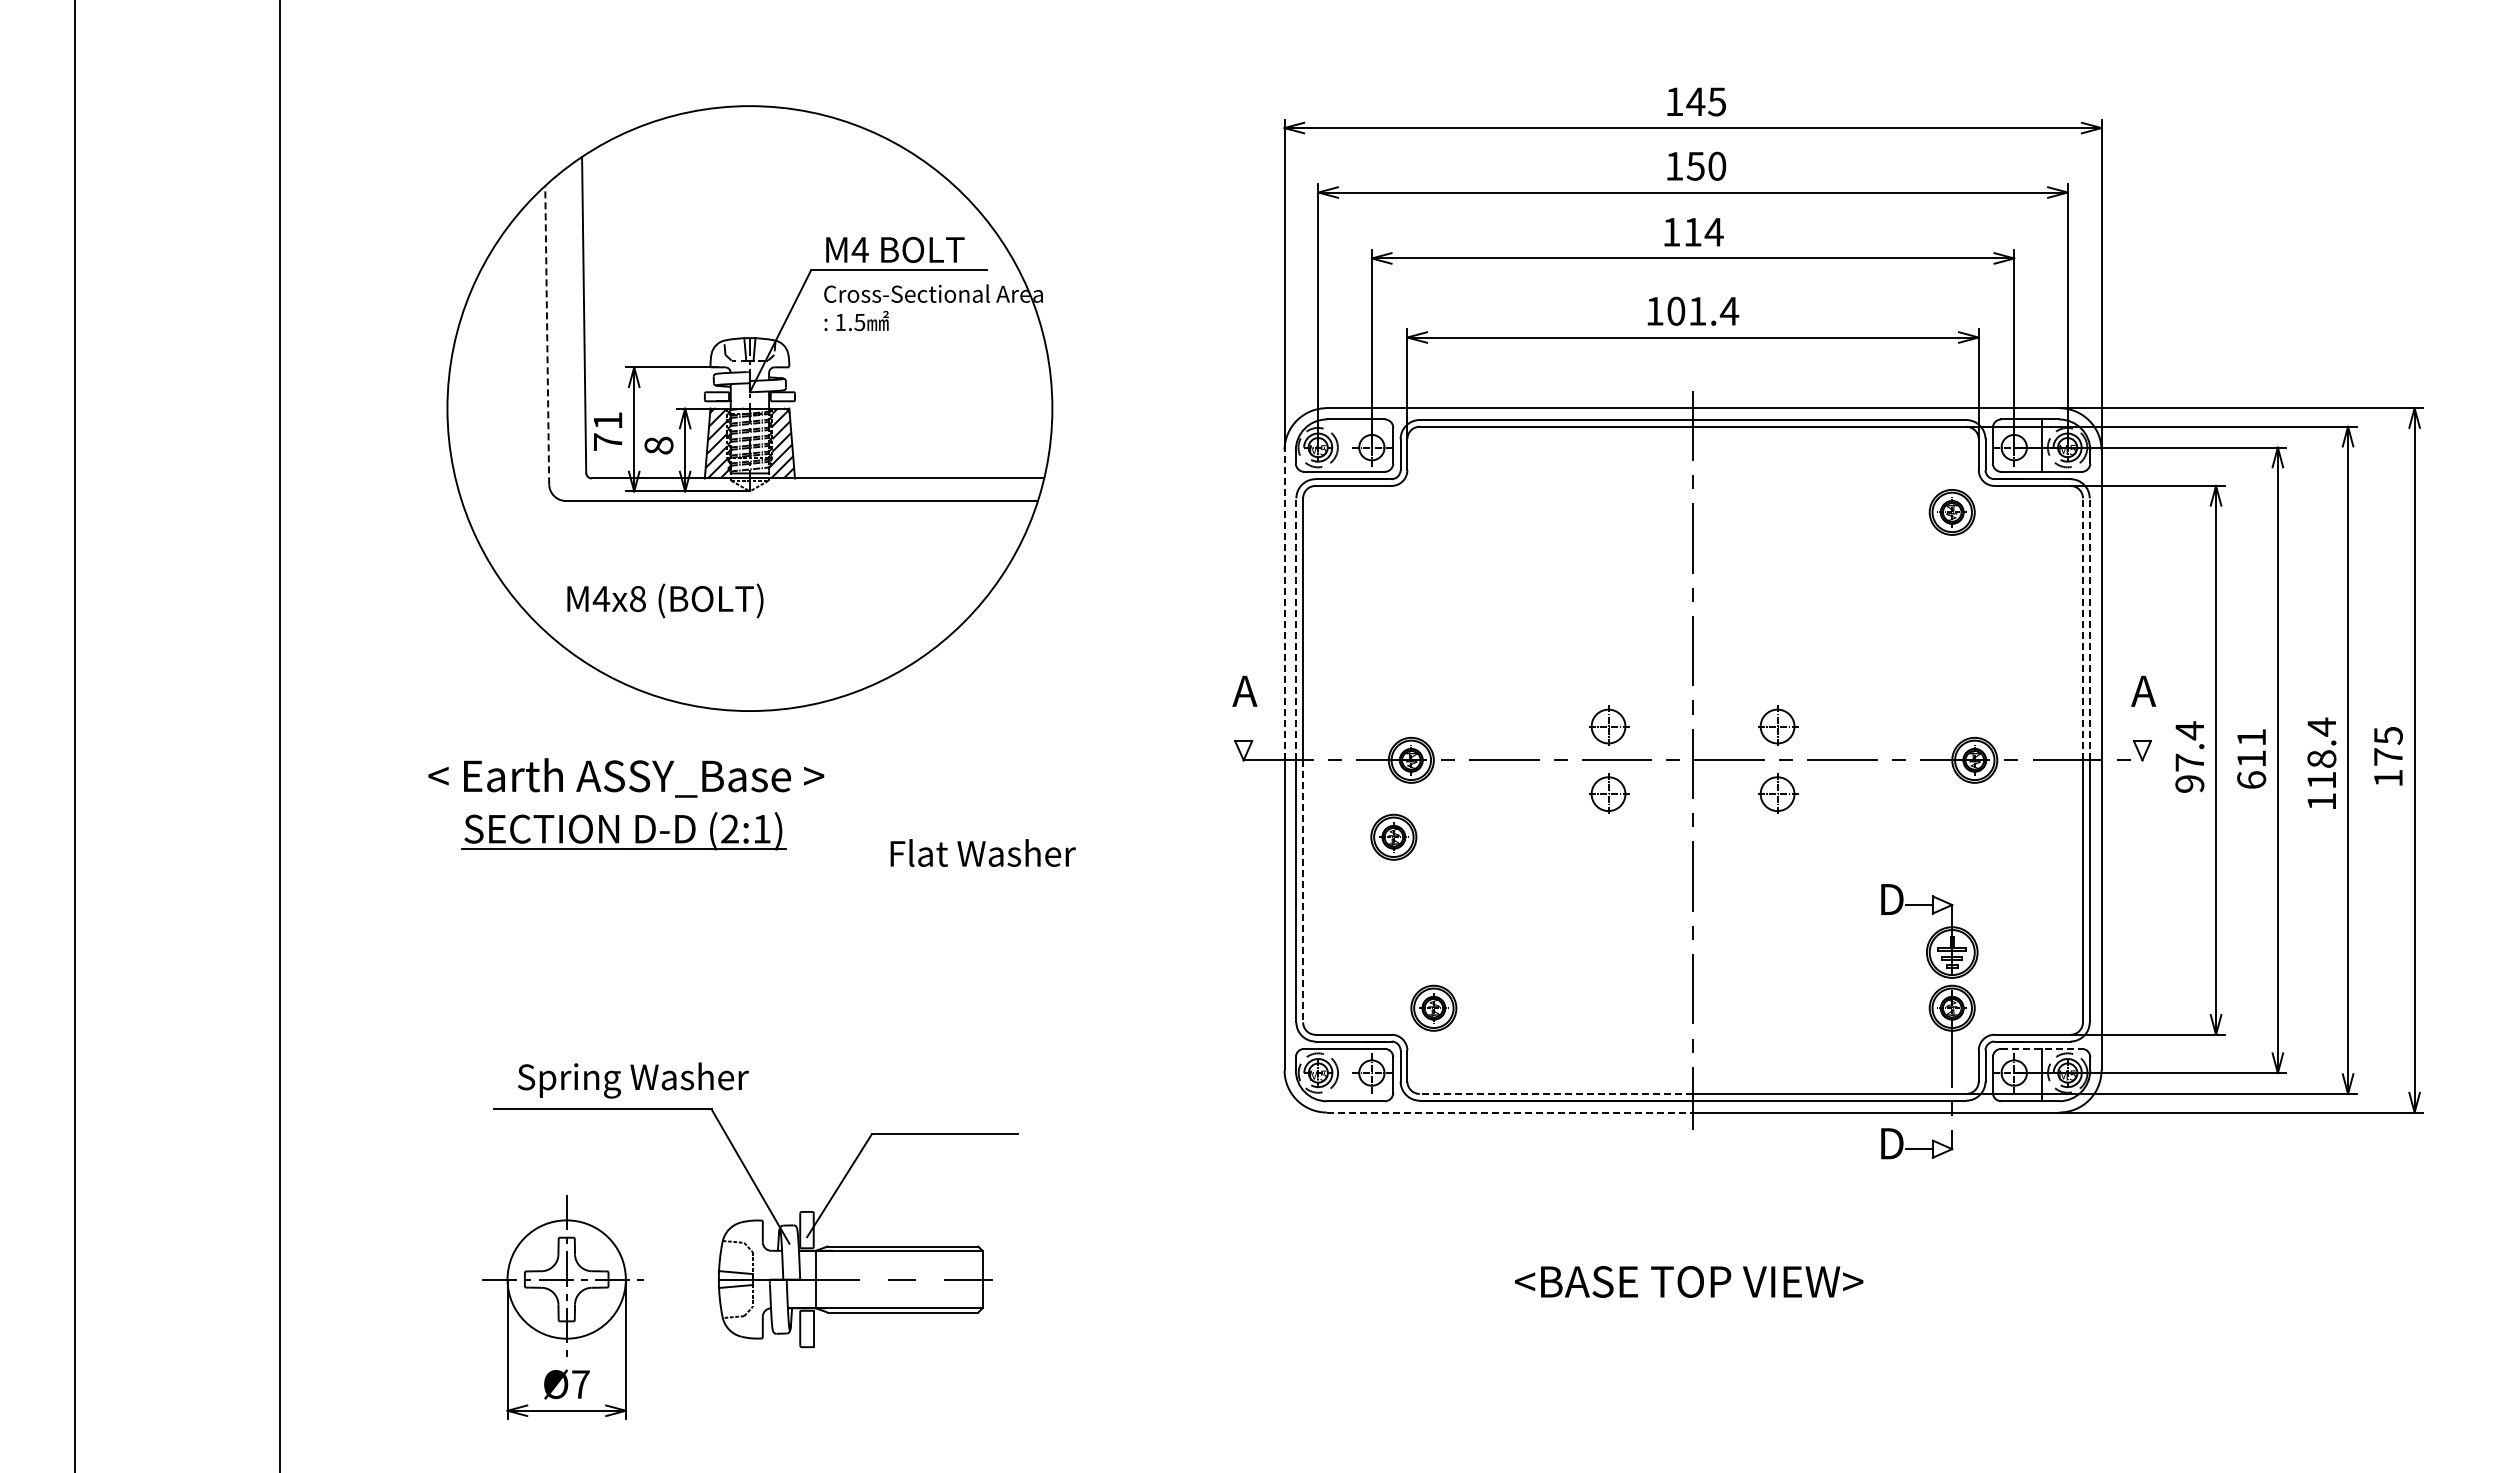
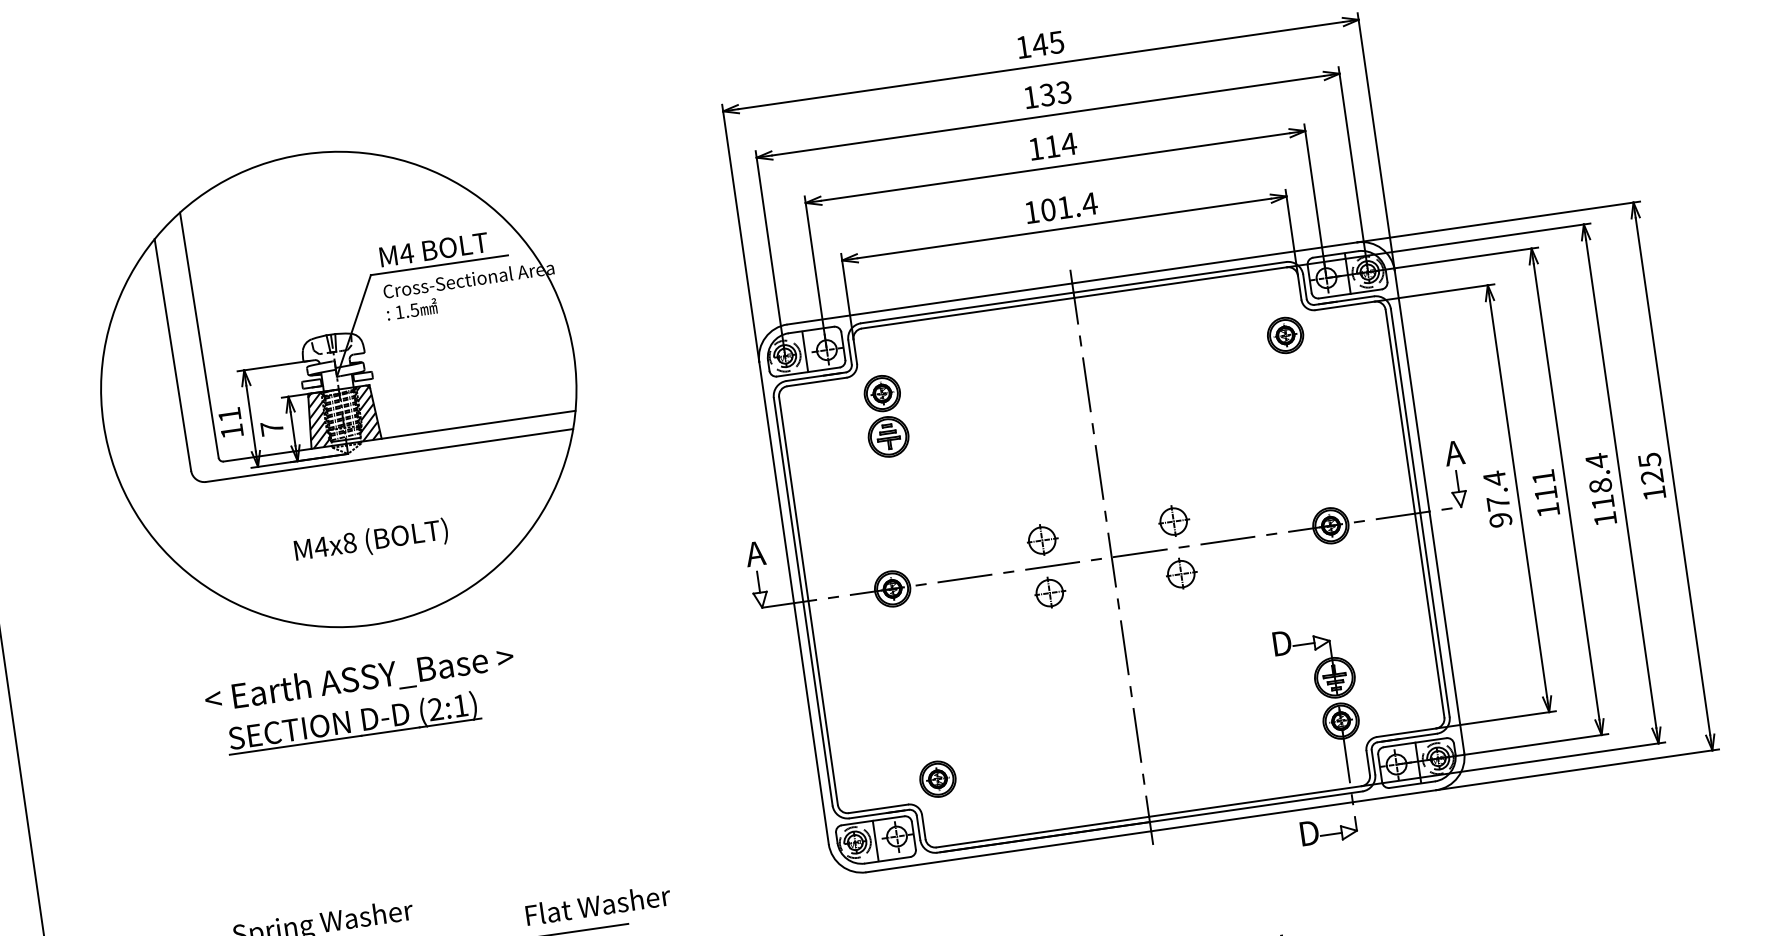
text: (1706, 165) -> (1055, 93), 150 -> 133
line: (547, 334) -> (173, 354), dashed -> solid
text: (608, 441) -> (232, 430), 71 -> 11
text: (658, 445) -> (271, 428), 8 -> 7
line: (1344, 445) -> (805, 351), added
part: (1433, 541) -> (885, 416), added
text: (665, 600) -> (371, 541), moved
line: (1284, 605) -> (776, 482), dashed -> solid
line: (1296, 628) -> (788, 499), dashed -> solid
line: (2082, 628) -> (1399, 411), dashed -> solid
line: (2089, 628) -> (1405, 410), dashed -> solid
line: (1243, 727) -> (758, 582), added
line: (2142, 727) -> (1457, 481), added
text: (2387, 756) -> (1651, 476), 175 -> 125
text: (626, 777) -> (359, 679), moved
text: (2251, 779) -> (1548, 509), 611 -> 111
part: (623, 831) -> (353, 723), moved
part: (1393, 836) -> (887, 650), removed
text: (982, 852) -> (597, 904), moved
line: (1303, 891) -> (823, 703), dashed -> solid
line: (2042, 1048) -> (1415, 742), dashed -> solid
line: (1344, 1074) -> (875, 840), added
line: (1556, 1093) -> (1042, 831), dashed -> solid
line: (1510, 1112) -> (1009, 851), dashed -> solid

